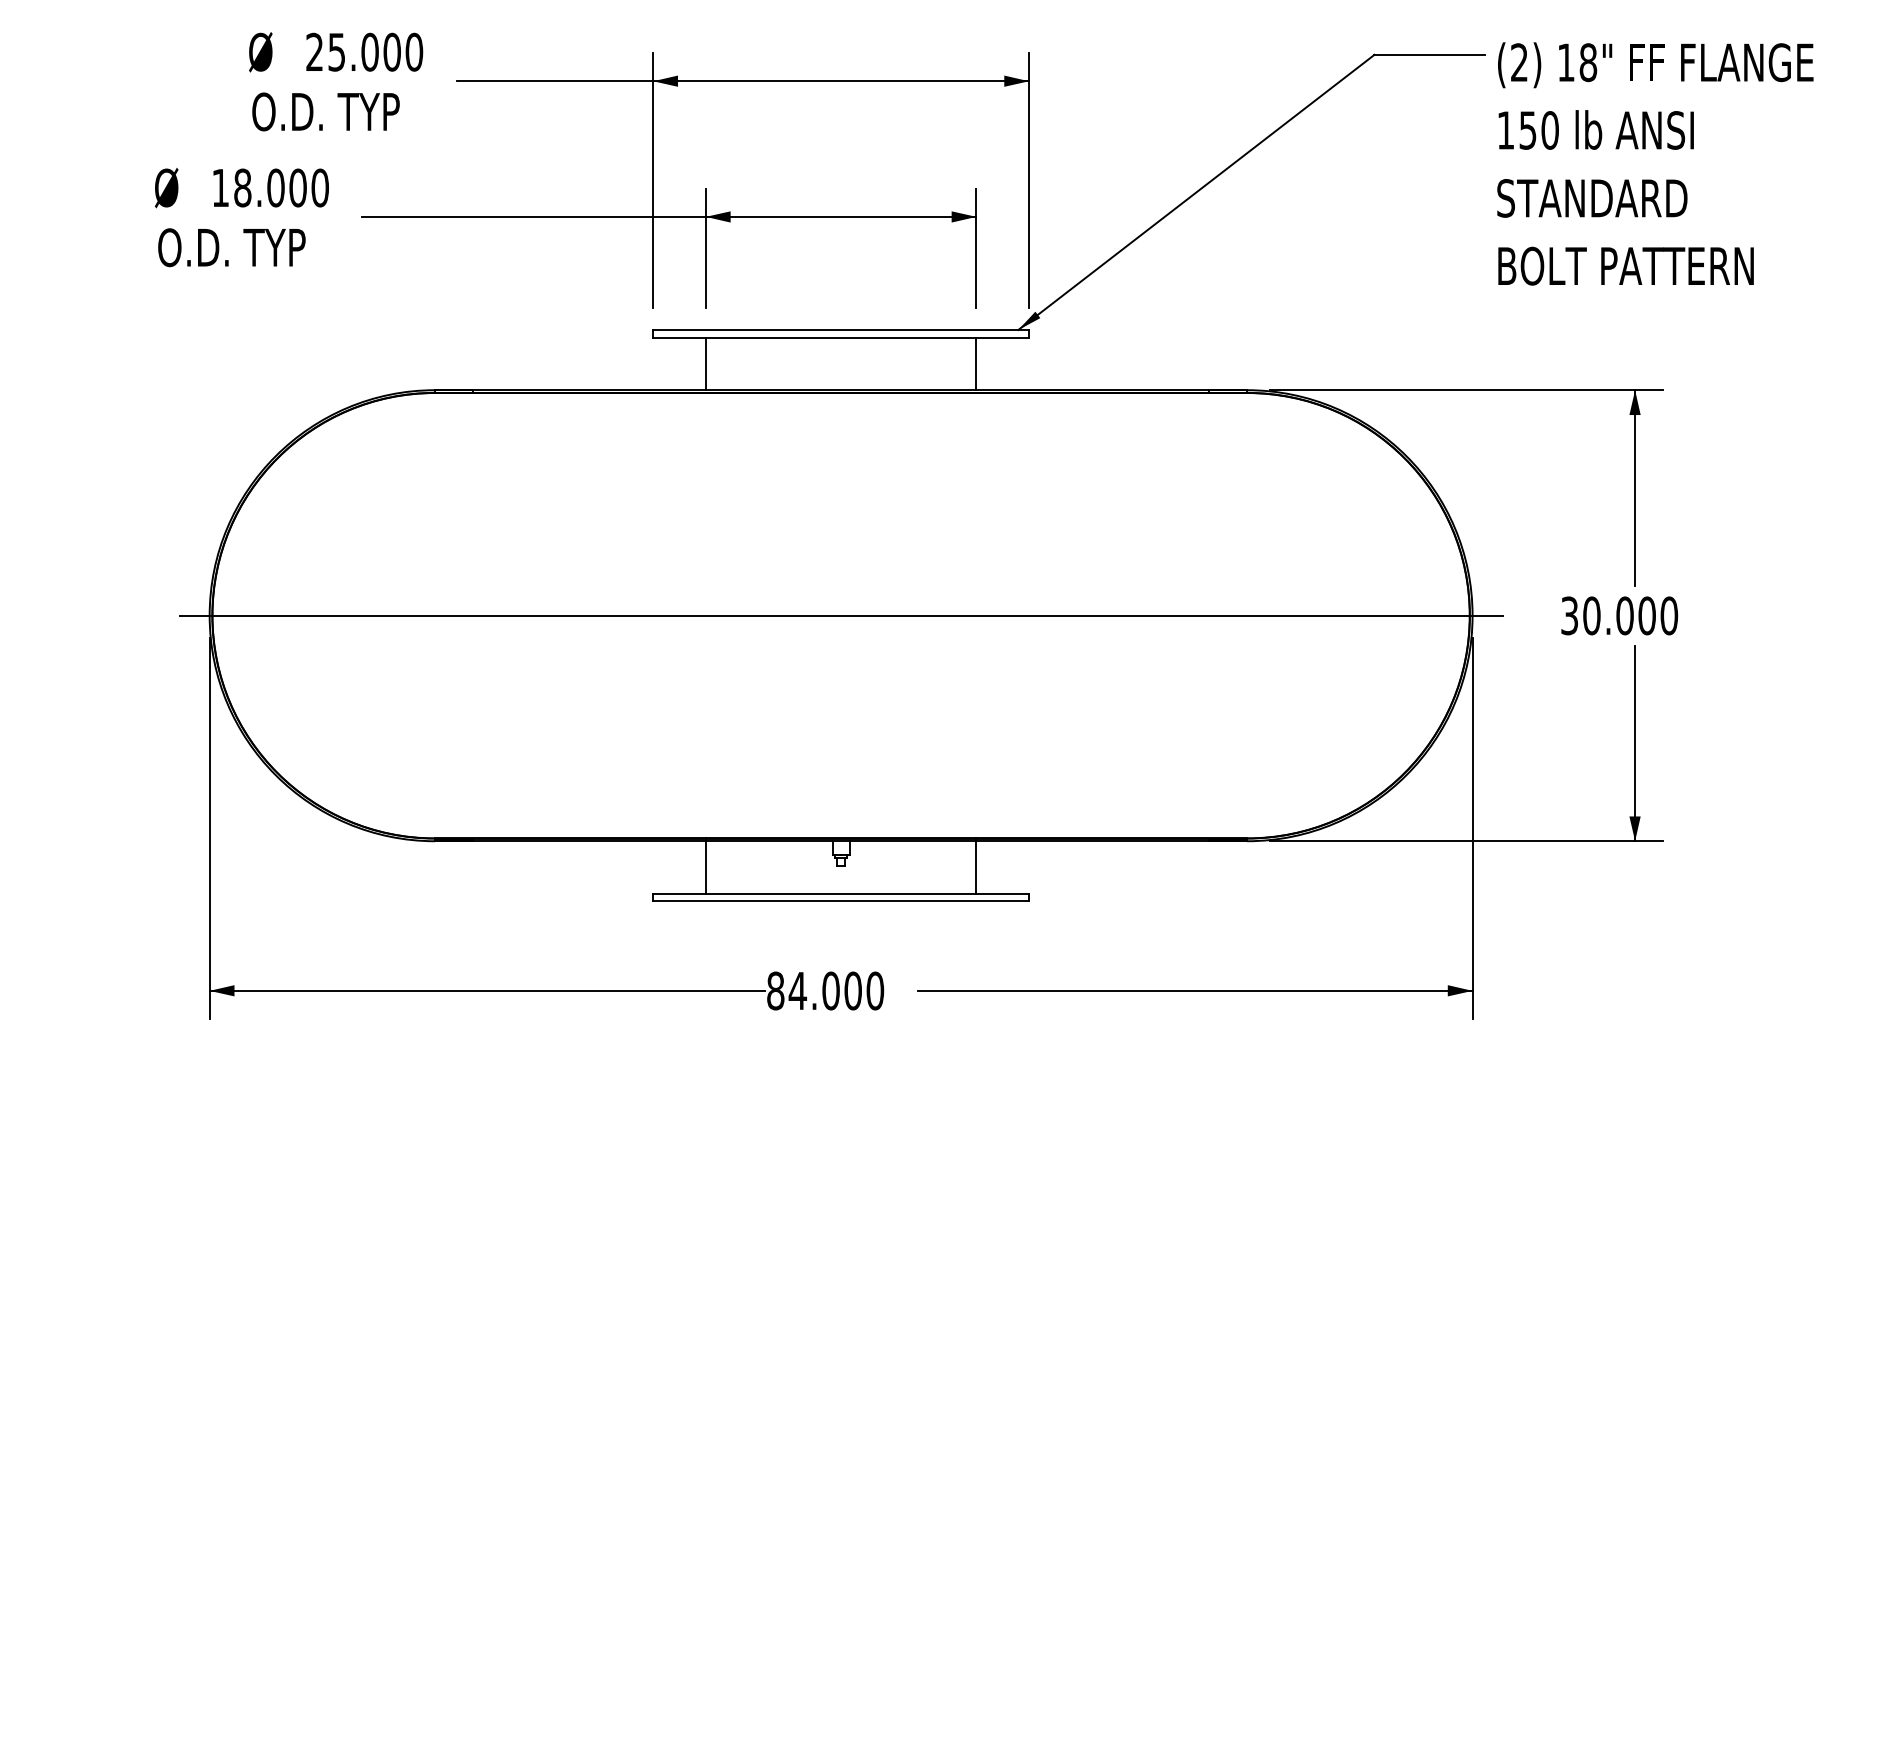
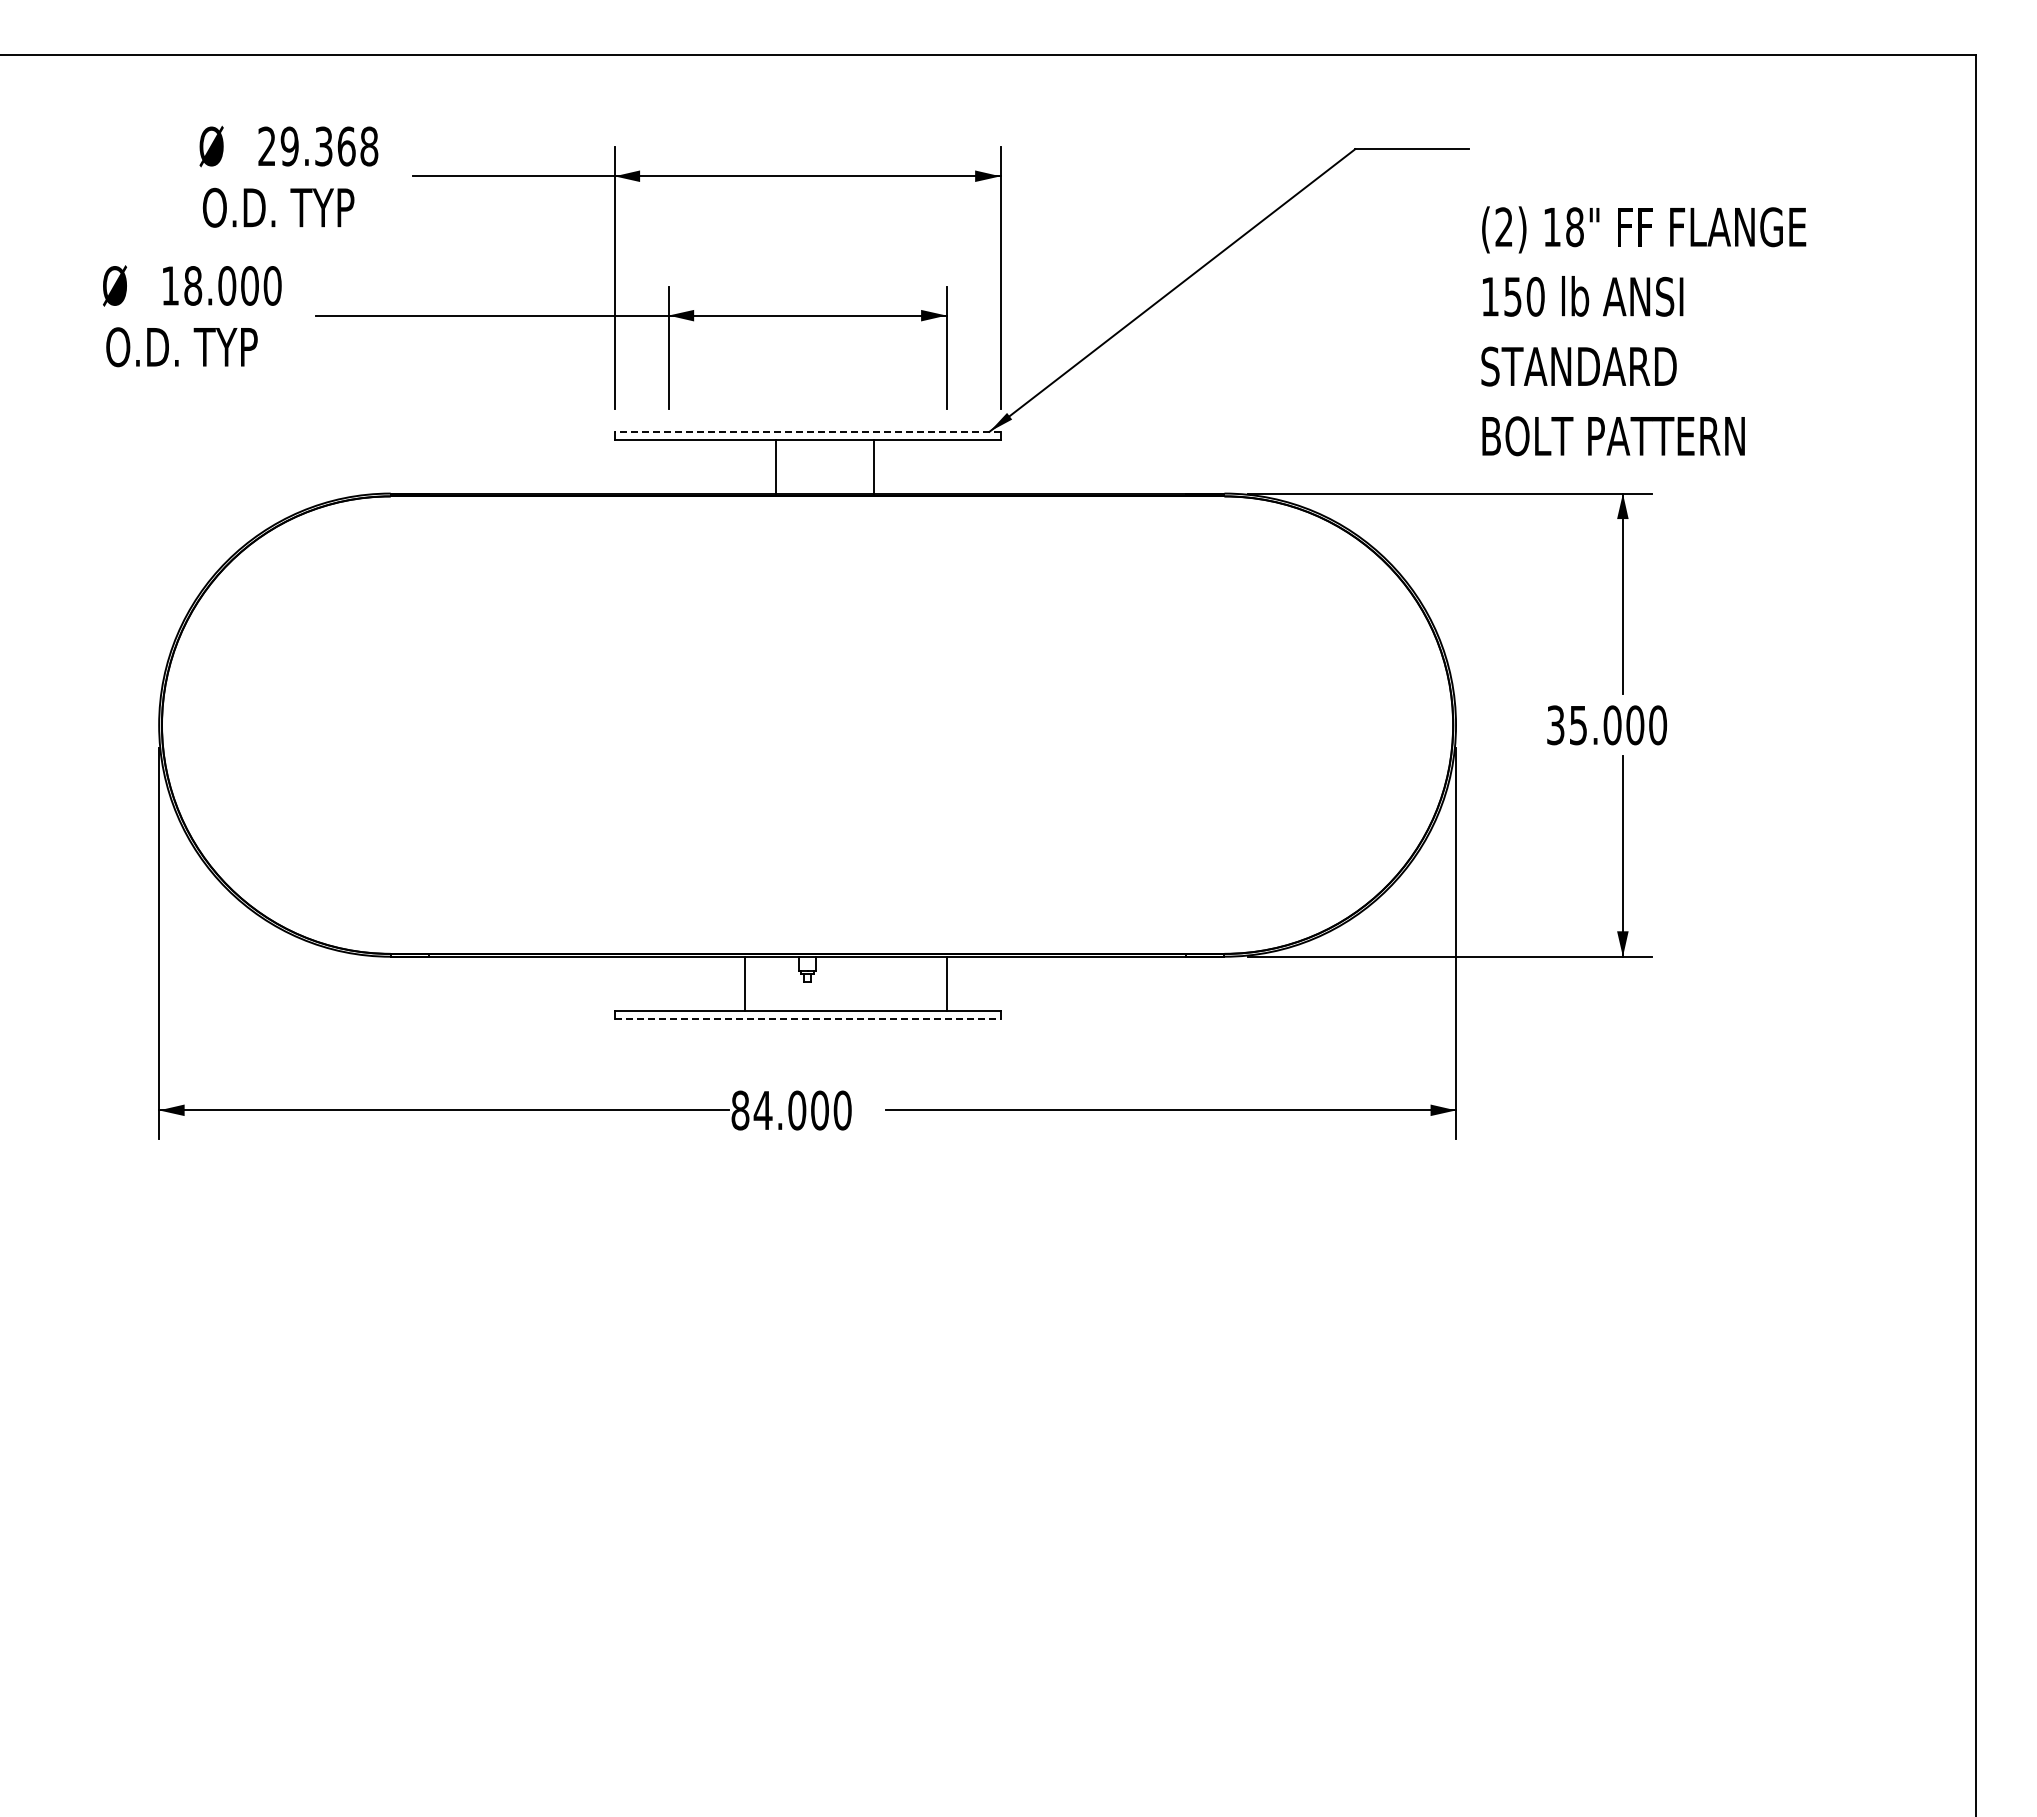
text: (375, 52) -> (329, 146), 25.000 -> 29.368
text: (1655, 164) -> (1643, 331), moved
line: (841, 329) -> (807, 431), solid -> dashed
line: (705, 363) -> (775, 466), moved
line: (976, 363) -> (873, 466), moved
line: (841, 616) -> (807, 725), removed
text: (1591, 616) -> (1578, 725), 30.000 -> 35.000
line: (705, 867) -> (744, 983), moved
line: (841, 901) -> (807, 1018), solid -> dashed

